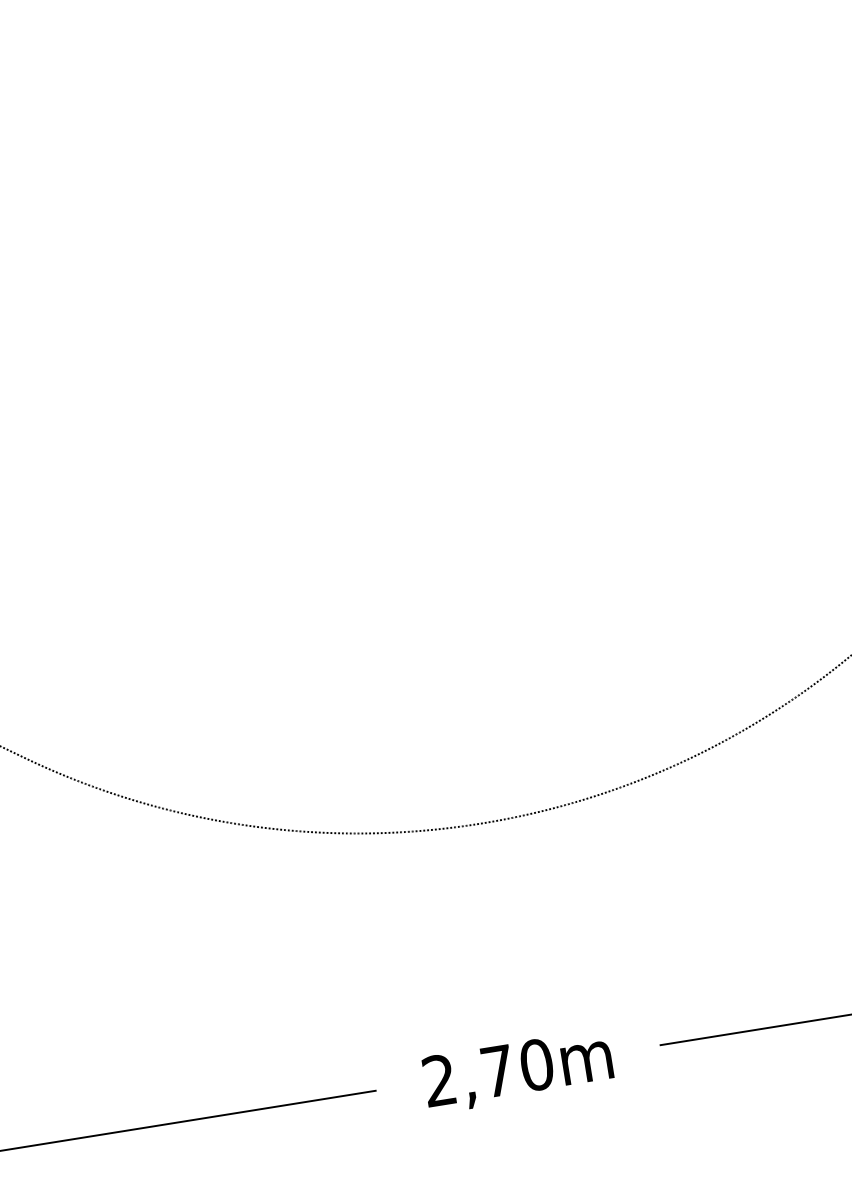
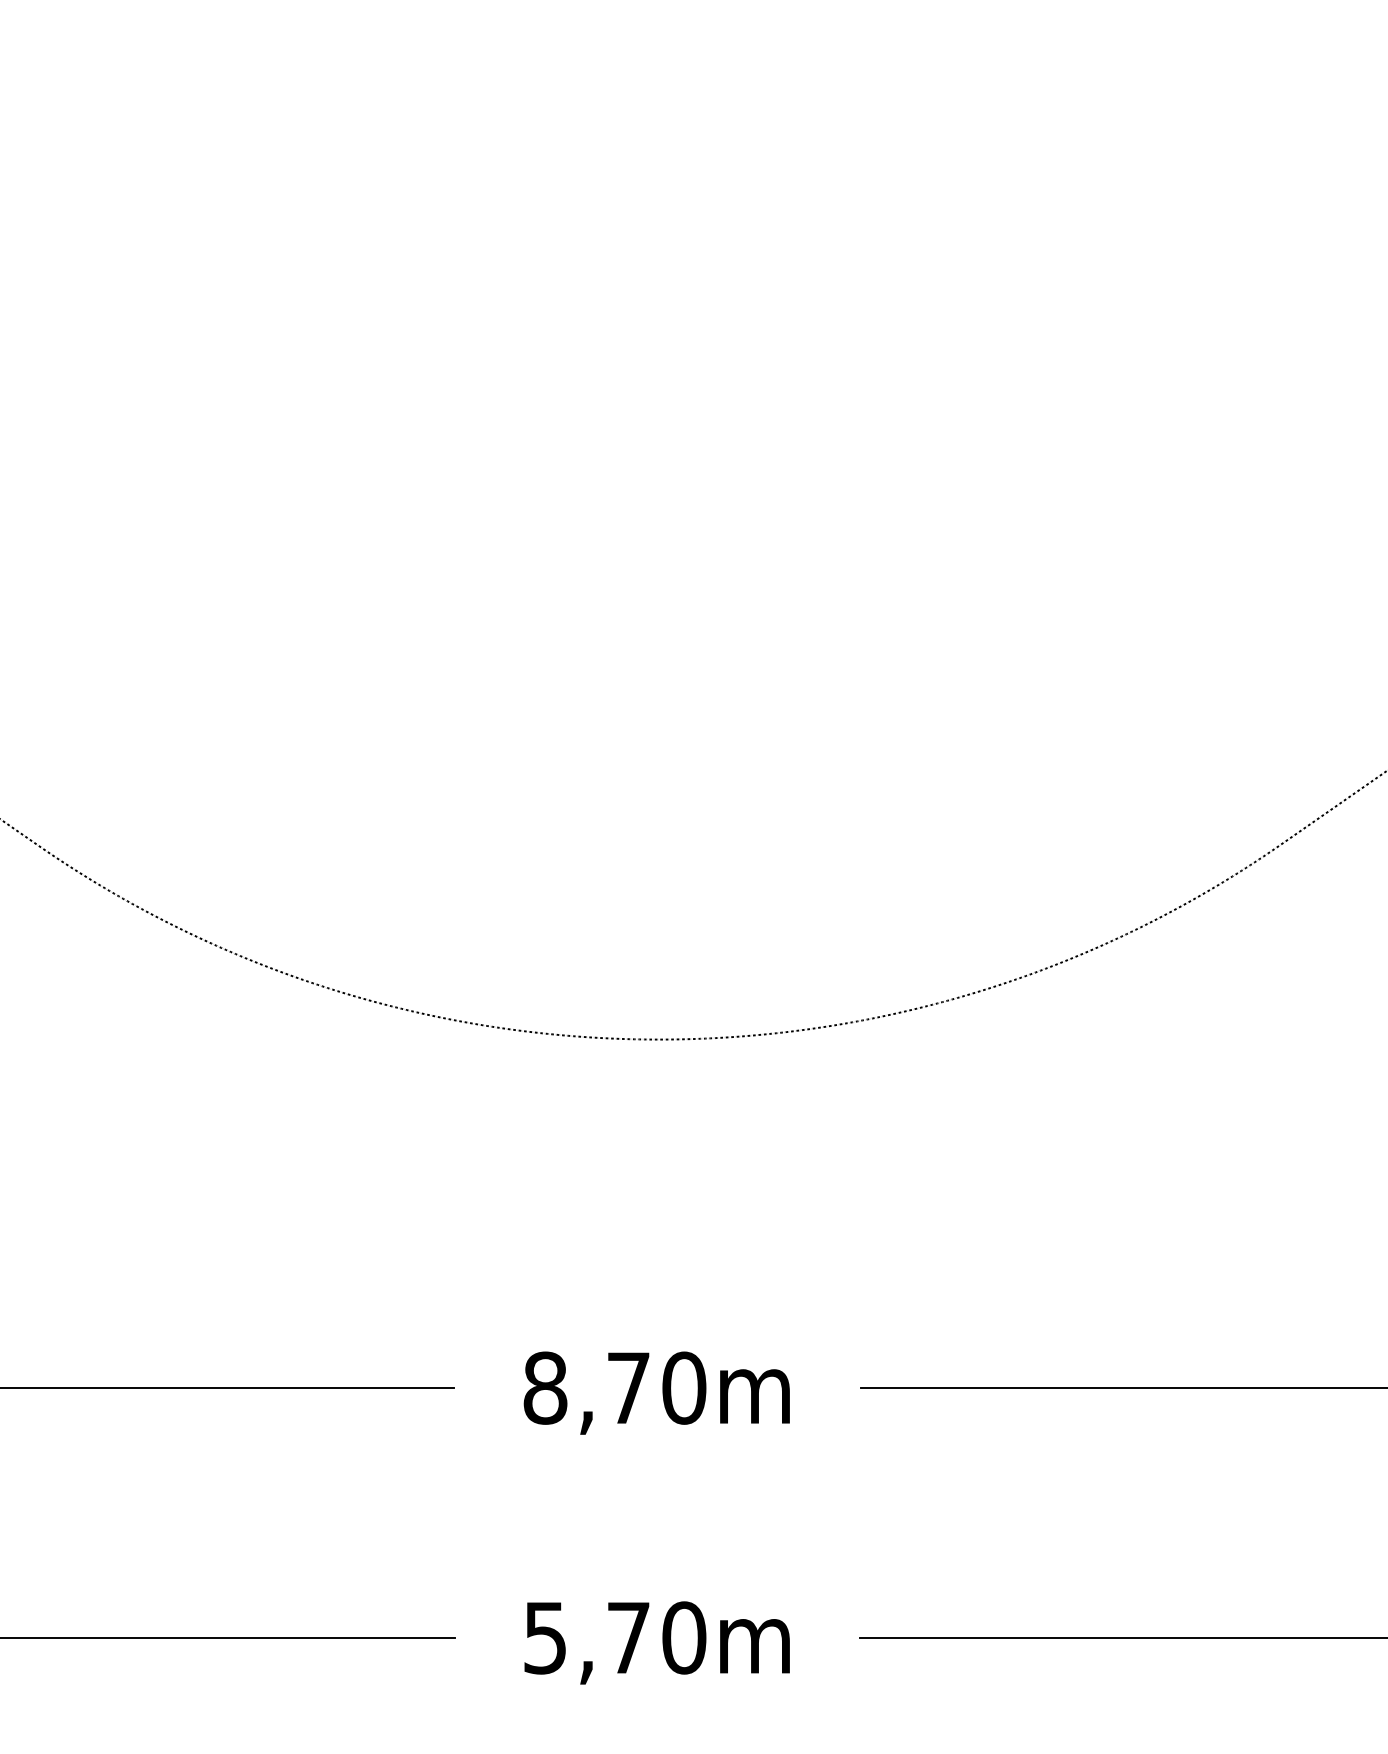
text: (439, 1080) -> (545, 1387), 2,70m -> 8,70m

